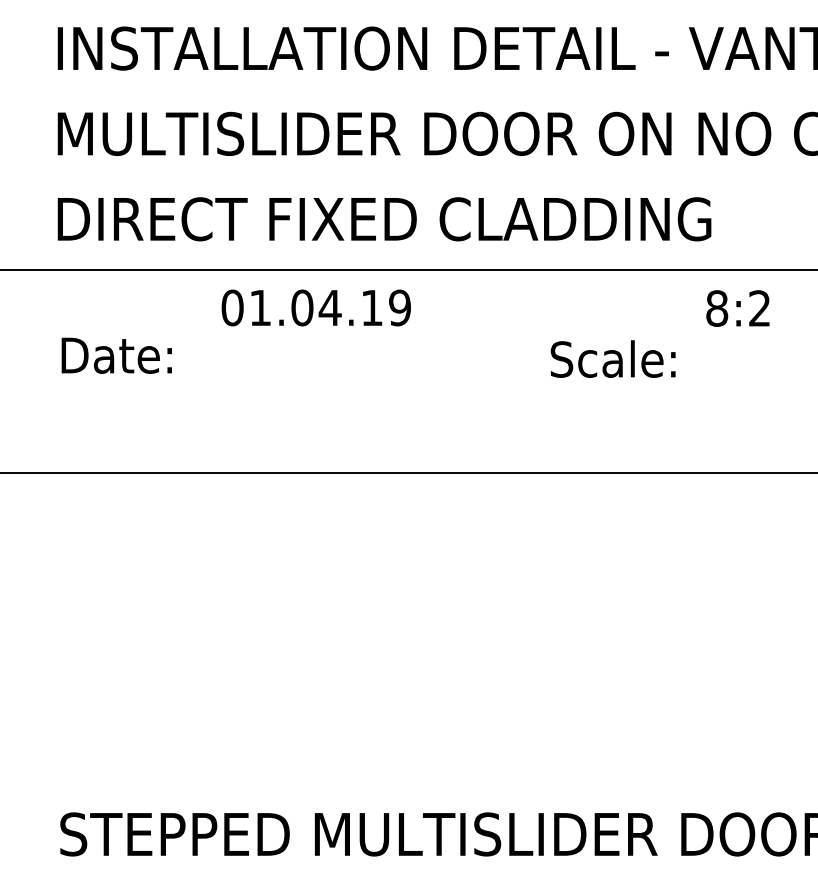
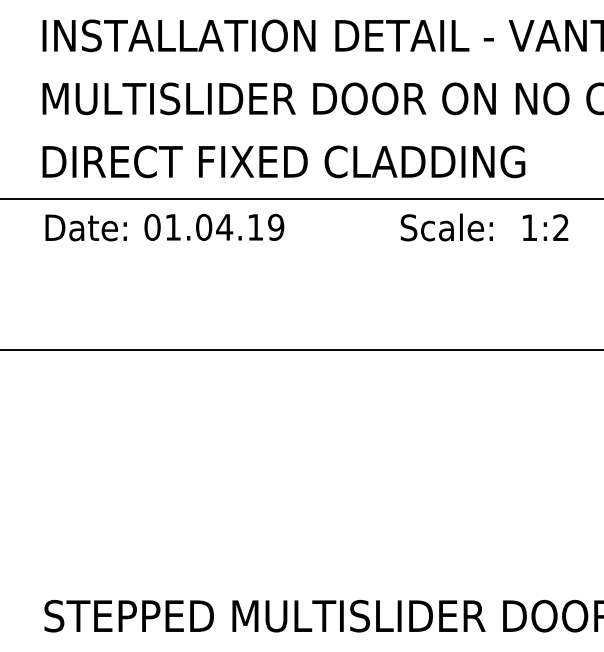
text: (315, 307) -> (213, 227), moved
text: (717, 308) -> (529, 227), 8:2 -> 1:2
text: (116, 355) -> (85, 227), moved
text: (612, 358) -> (446, 227), moved

